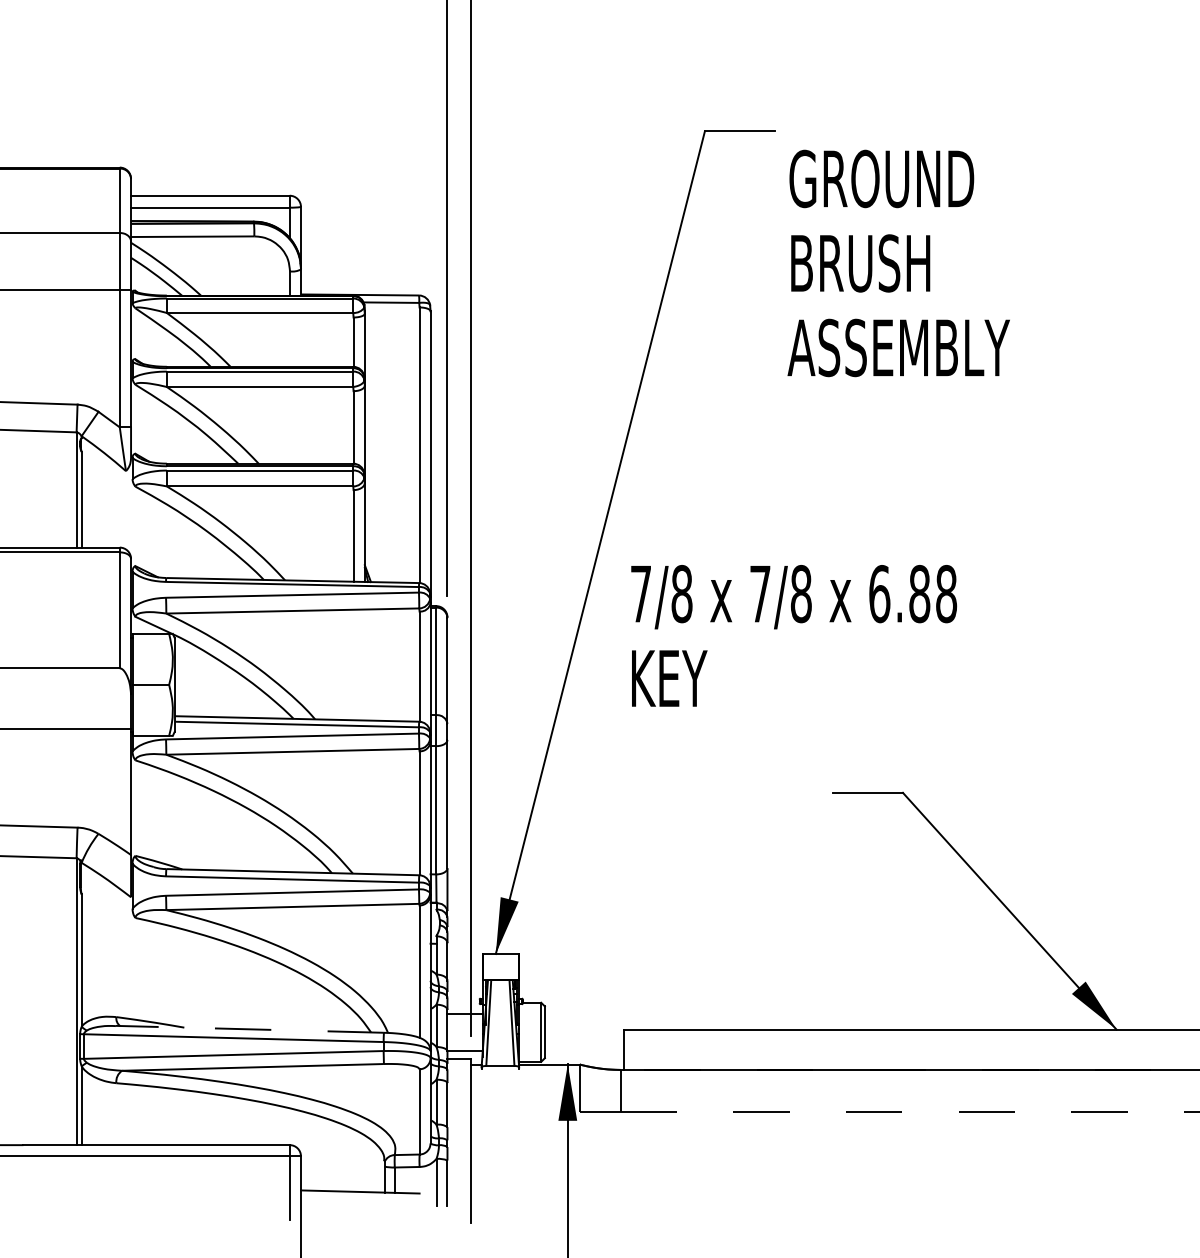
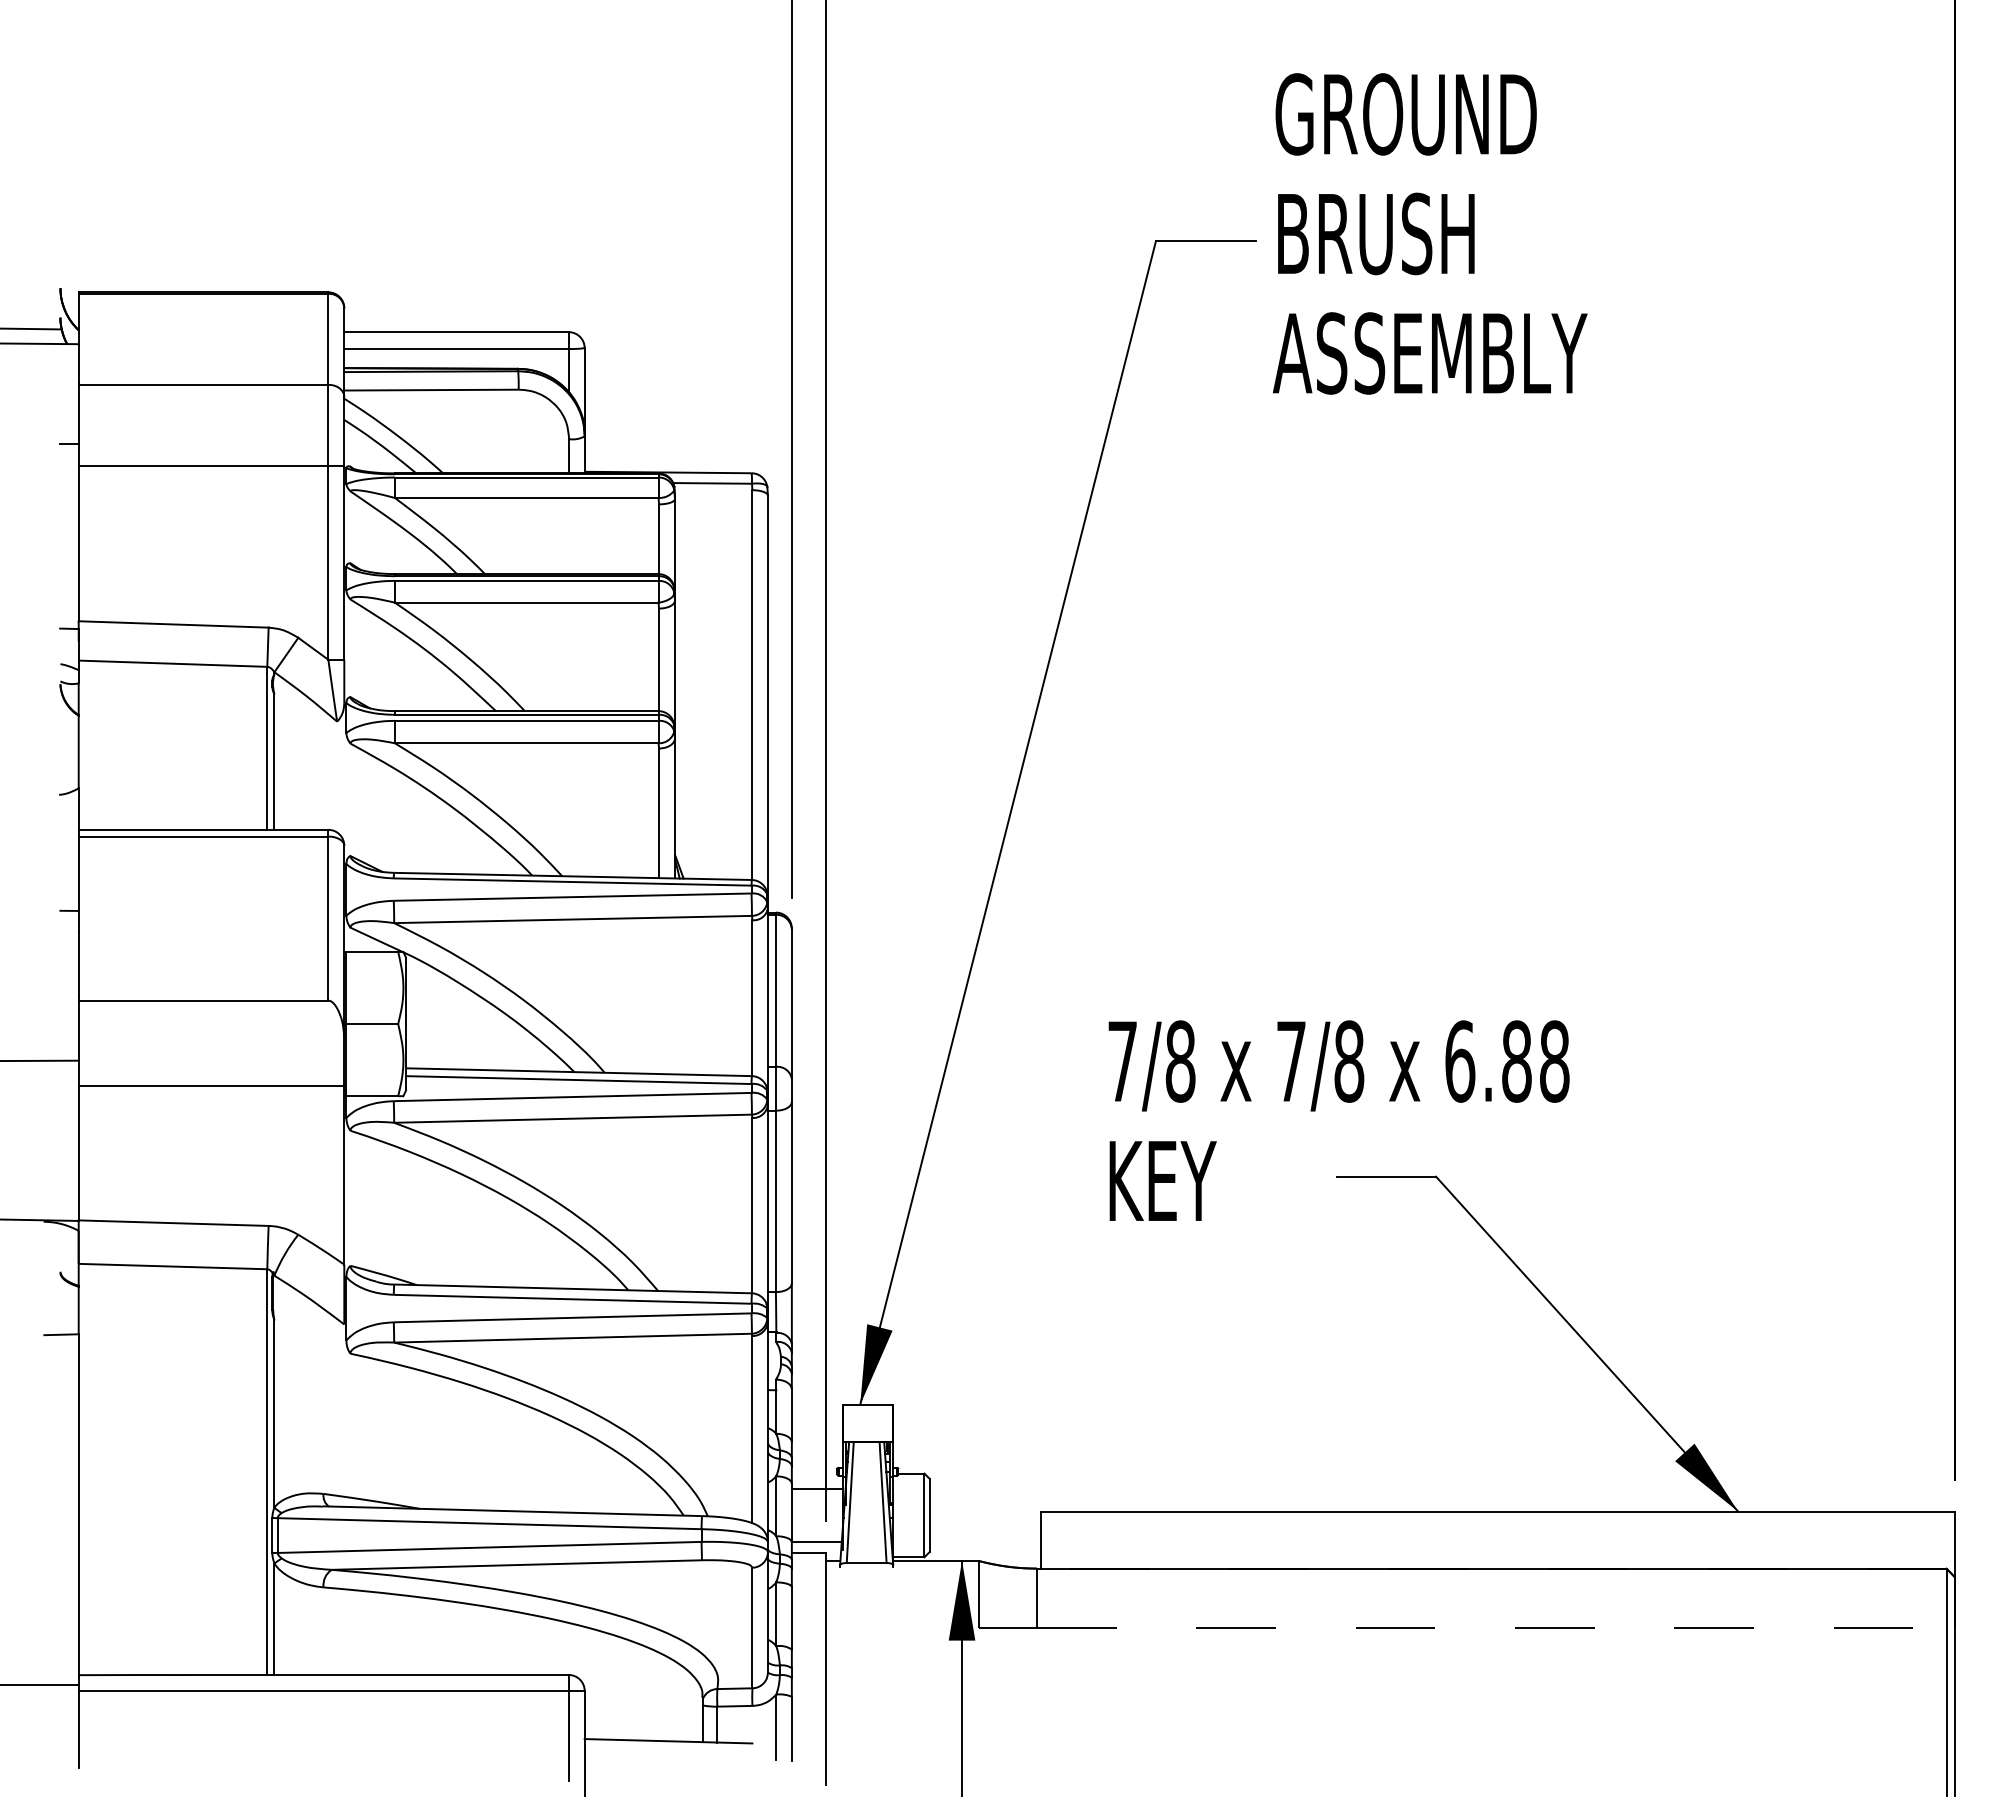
text: (898, 263) -> (1429, 233), moved
text: (793, 635) -> (1338, 1120), moved
line: (249, 1029) -> (512, 1511), dashed -> solid

